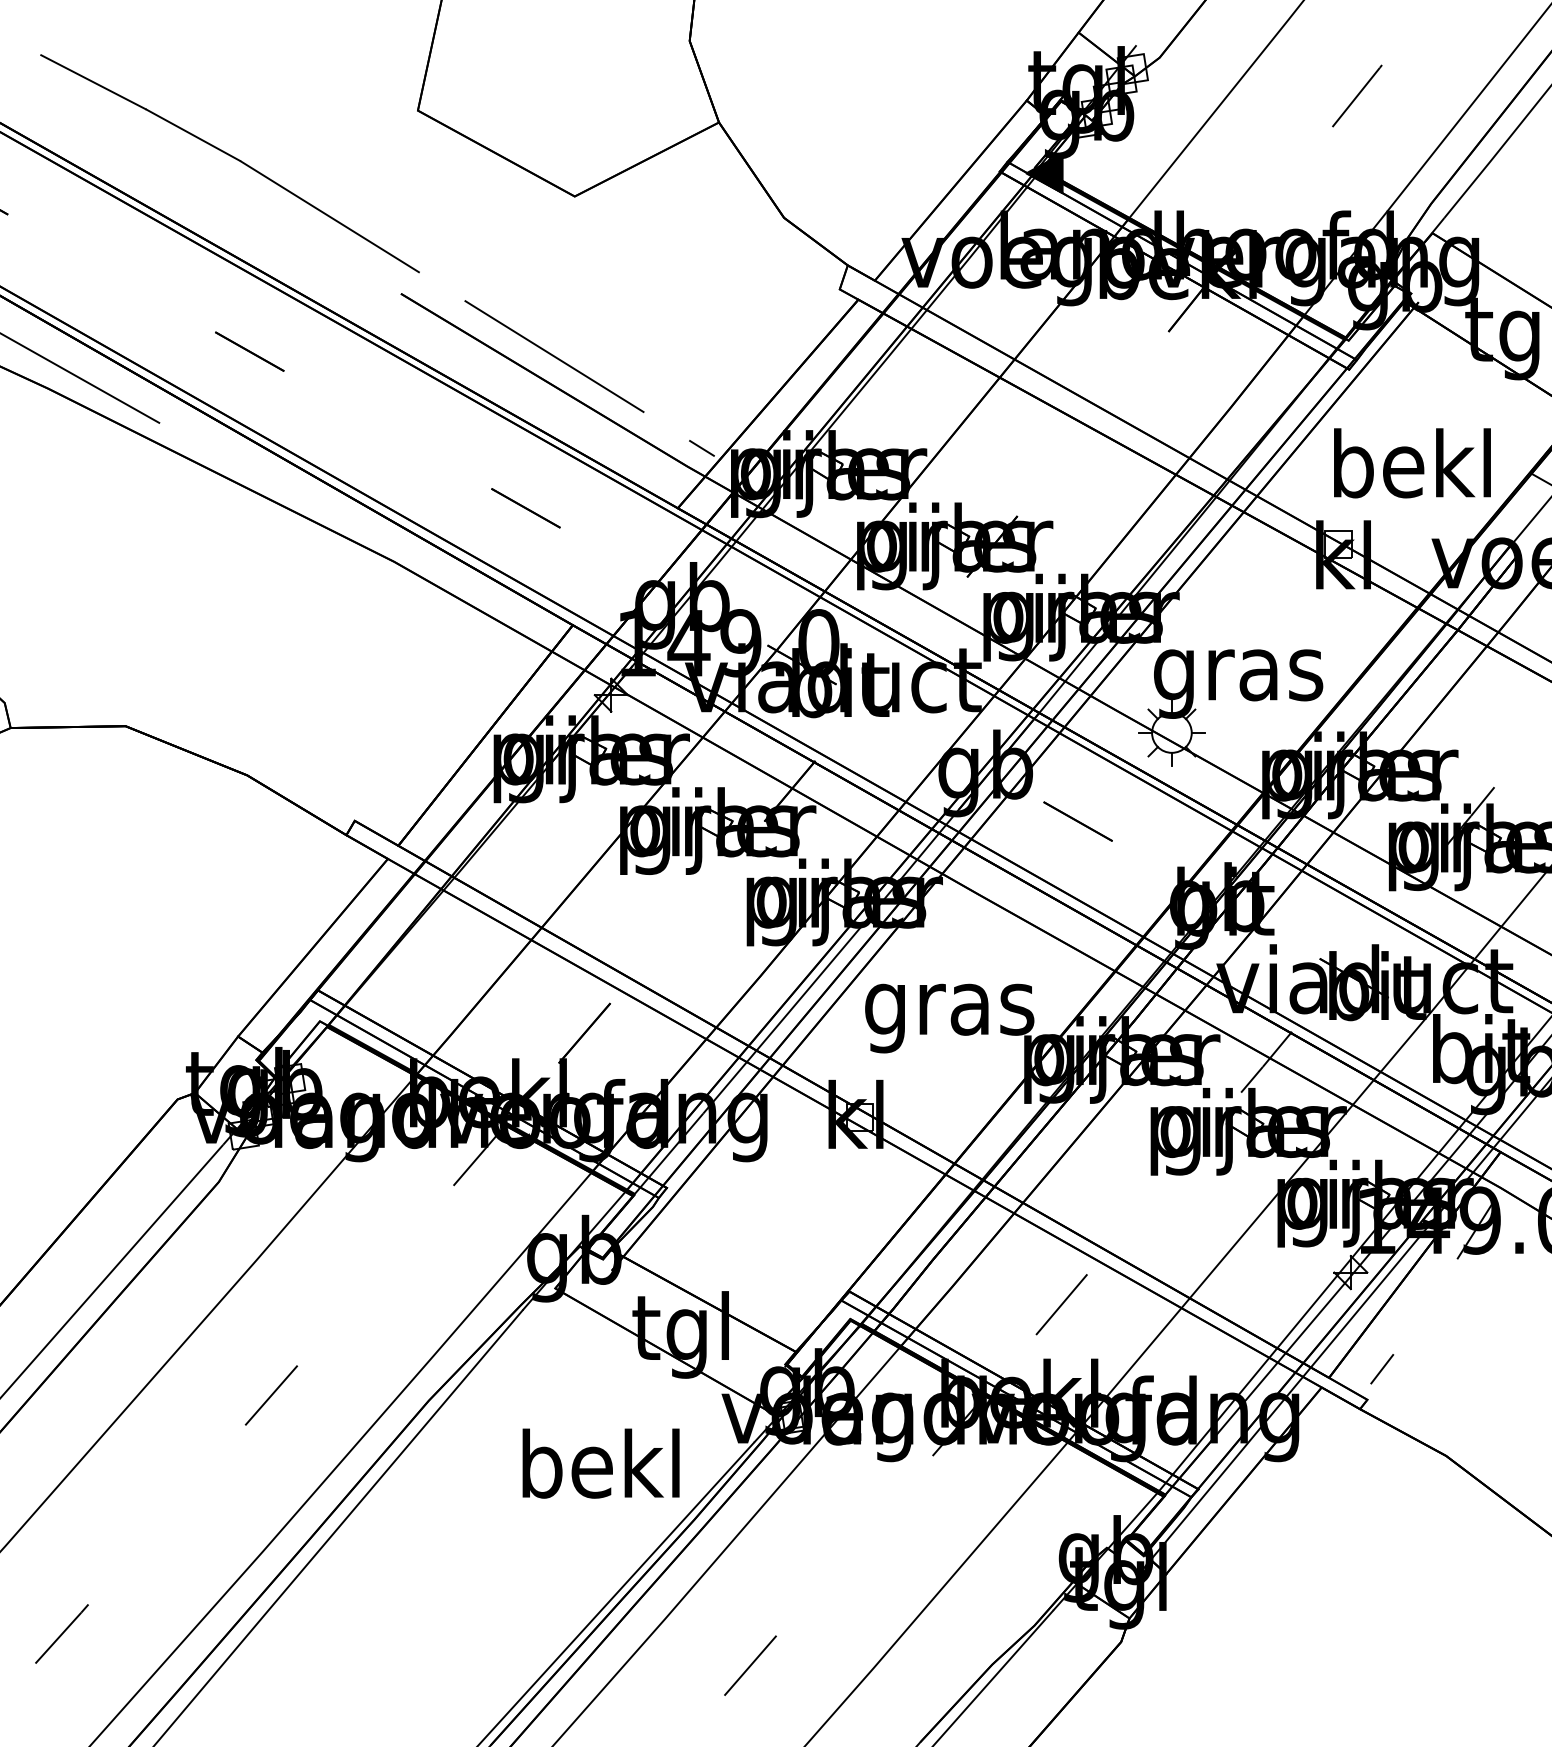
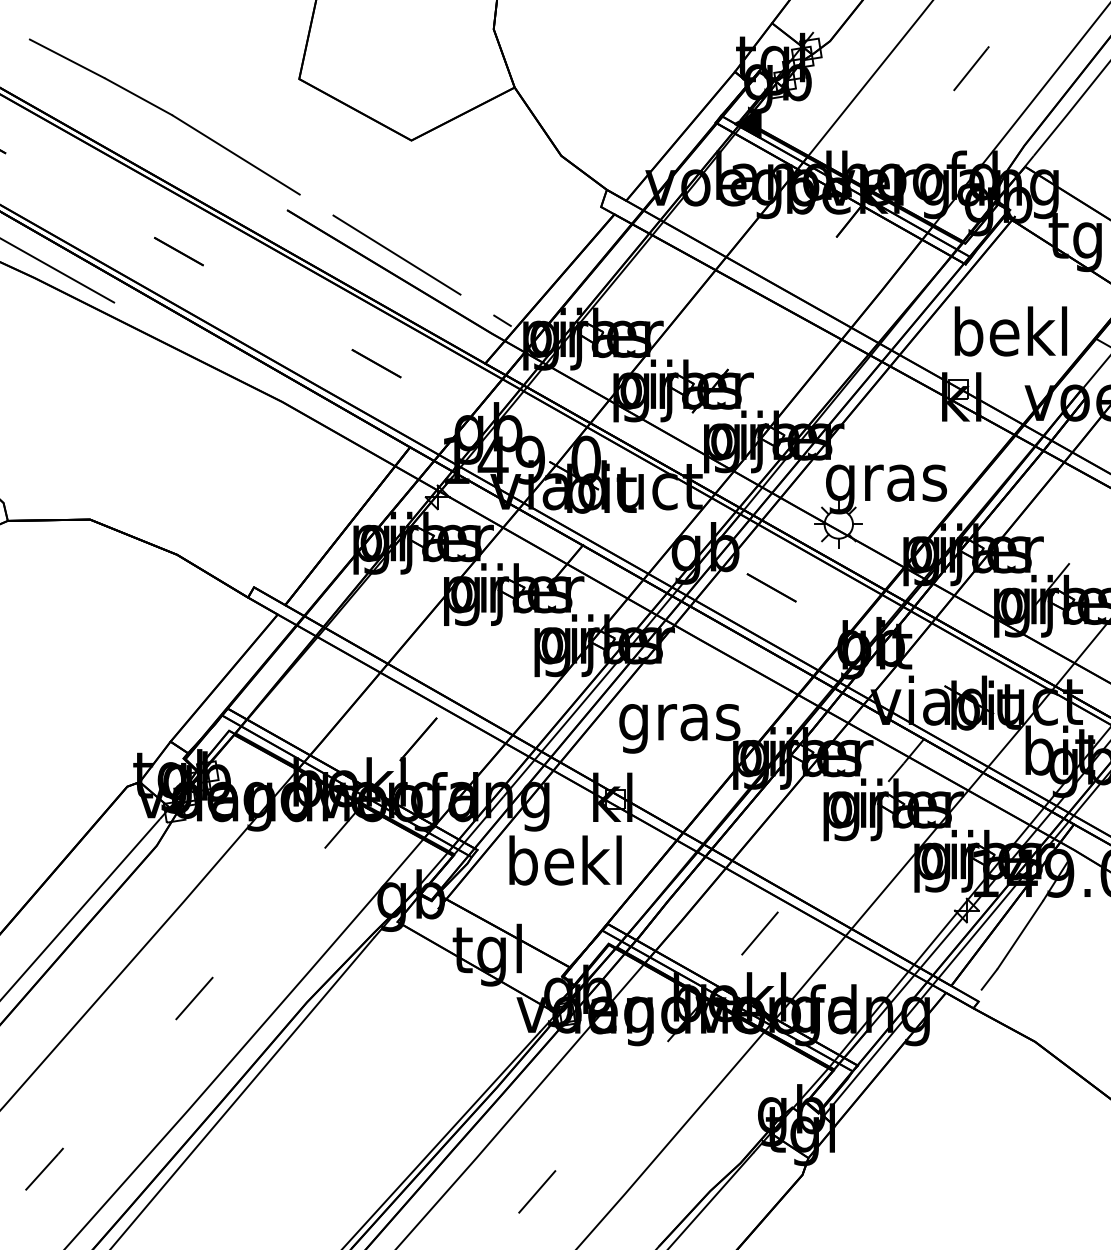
line: (1425, 1306) -> (1020, 934), added
text: (600, 1463) -> (565, 860), moved

